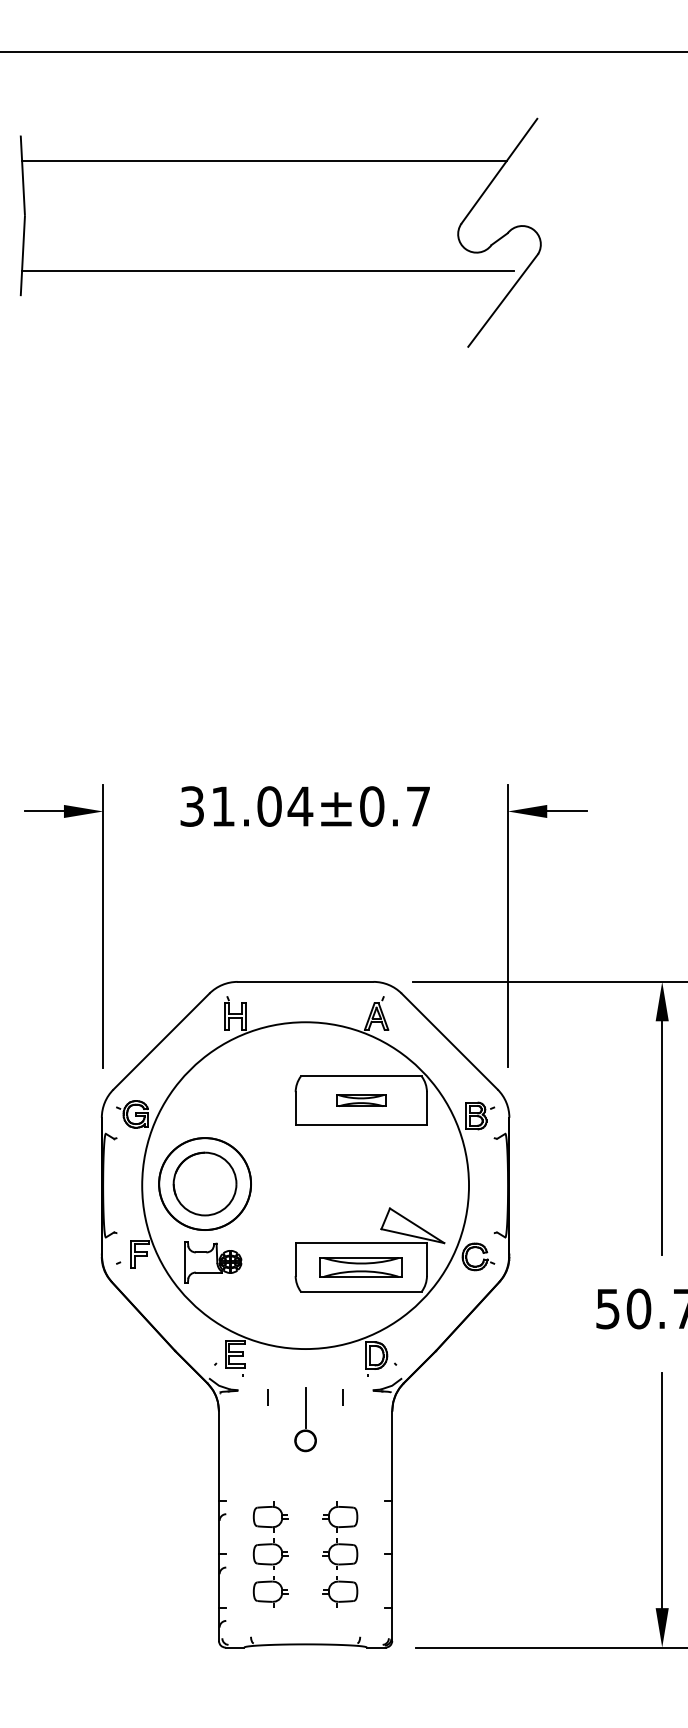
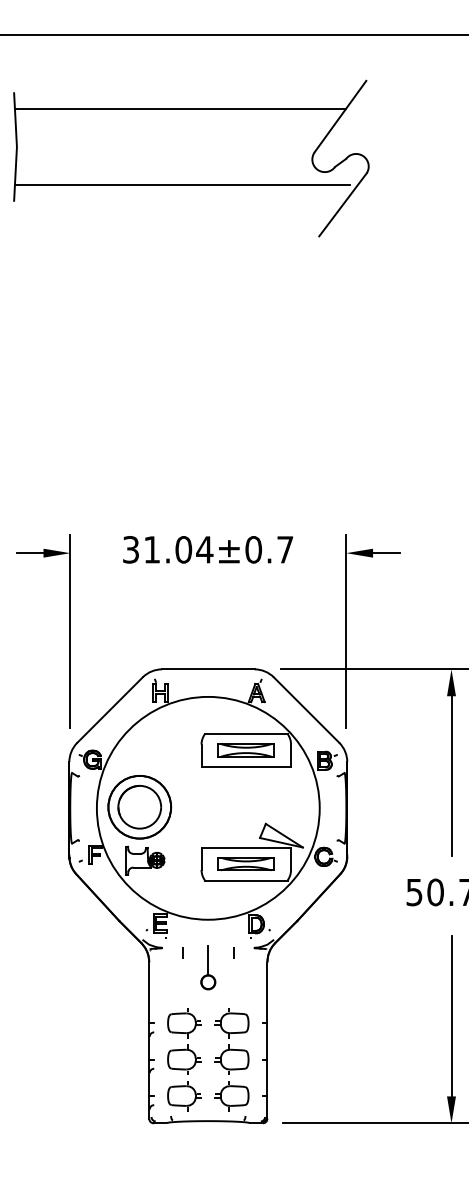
part: (360, 1100) -> (245, 750), size x1.67
part: (270, 1553) -> (184, 1059), size x1.43
part: (339, 1553) -> (231, 1059), size x1.43

